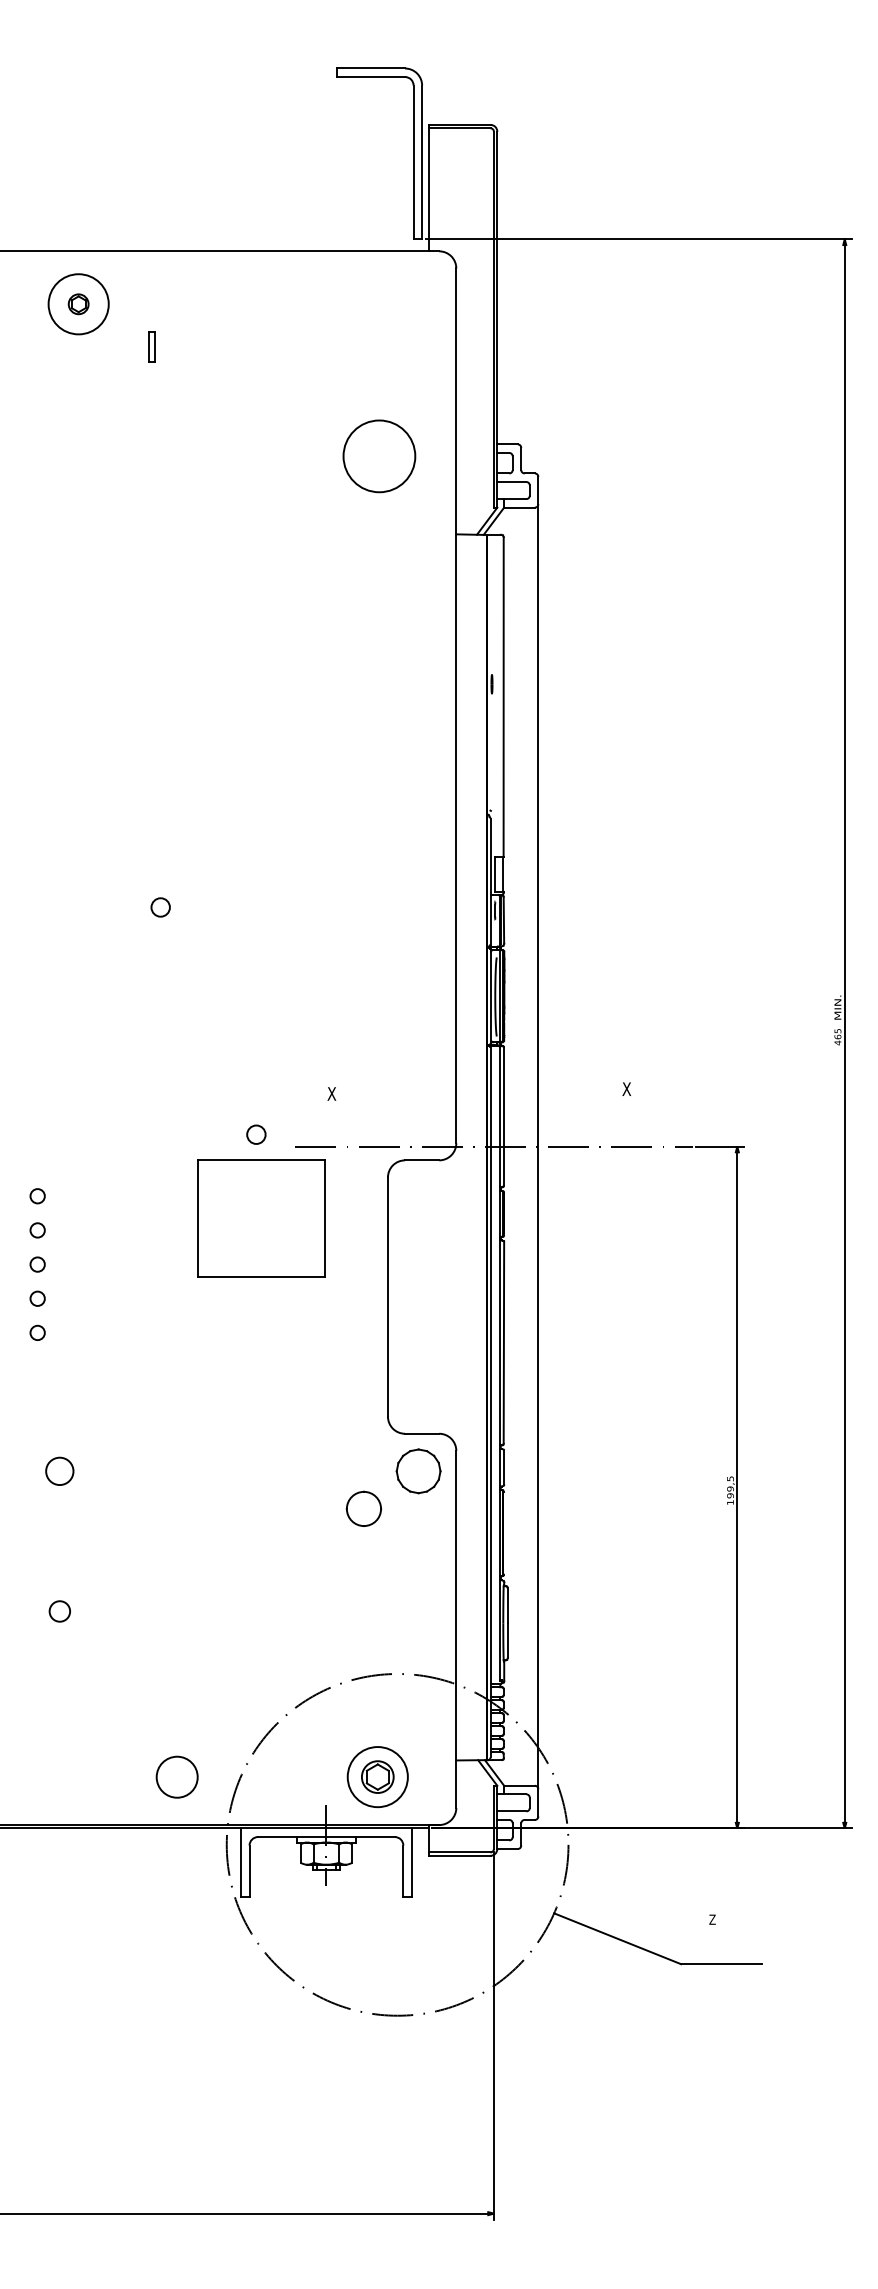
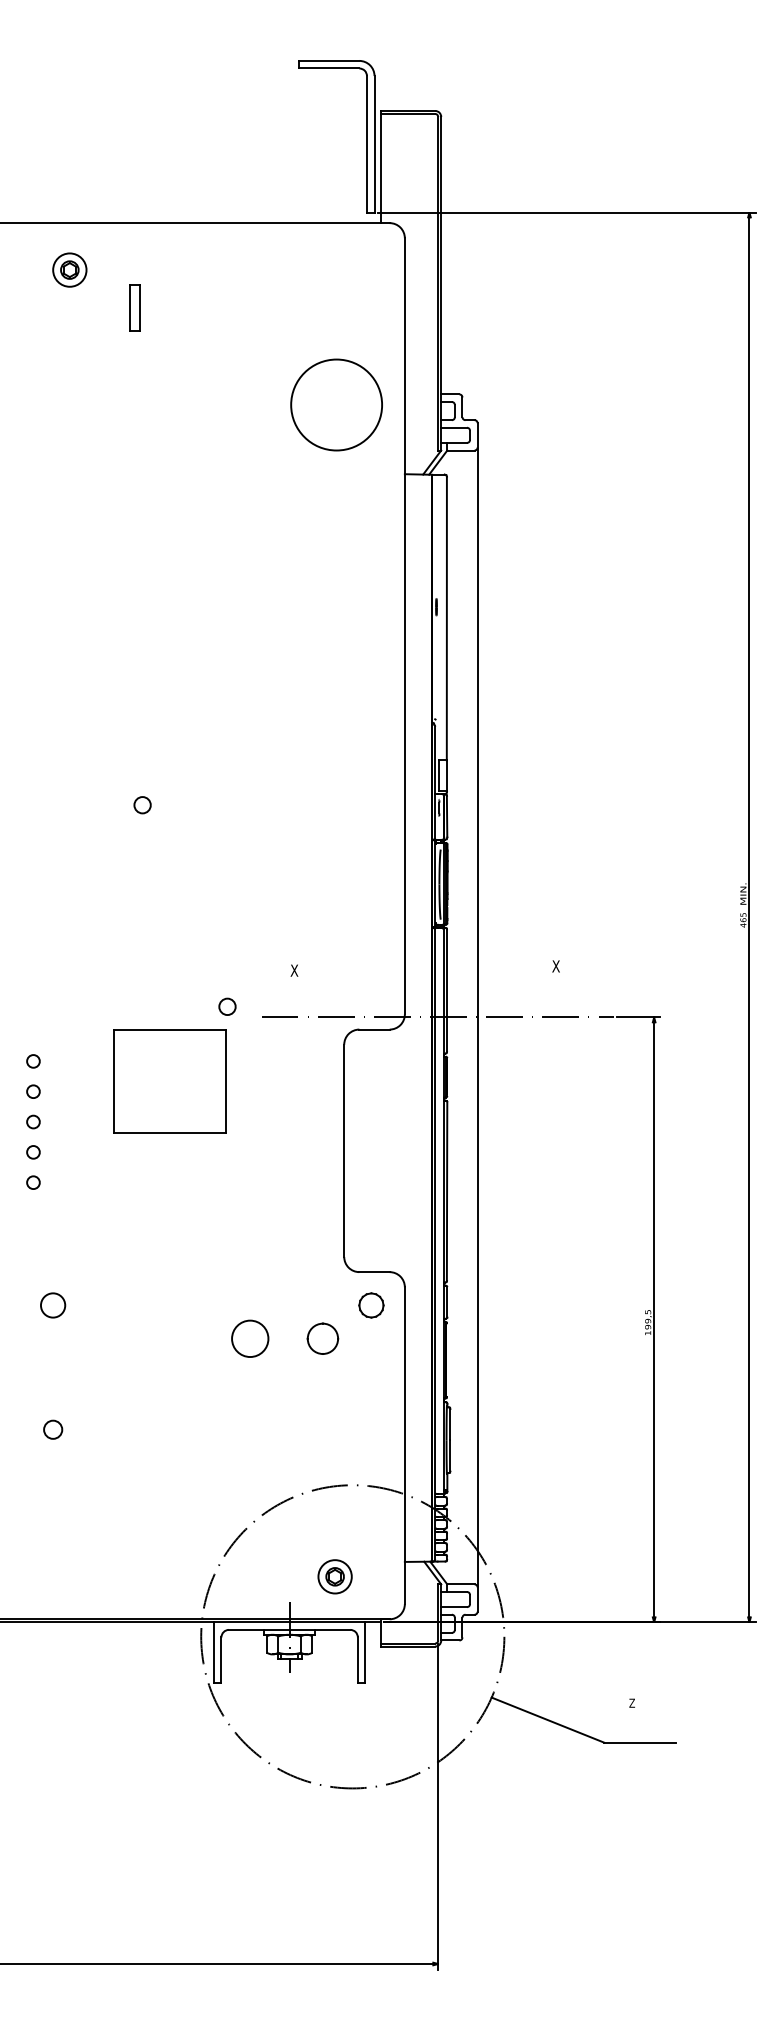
circle: (78, 303) -> (69, 269), size x0.62
part: (151, 346) -> (134, 307), size x1.67
circle: (379, 455) -> (336, 404), size x1.43
part: (260, 1218) -> (169, 1081), moved
part: (418, 1471) -> (371, 1305), size x0.62
circle: (177, 1776) -> (250, 1338), moved
part: (377, 1776) -> (334, 1576), size x0.62

